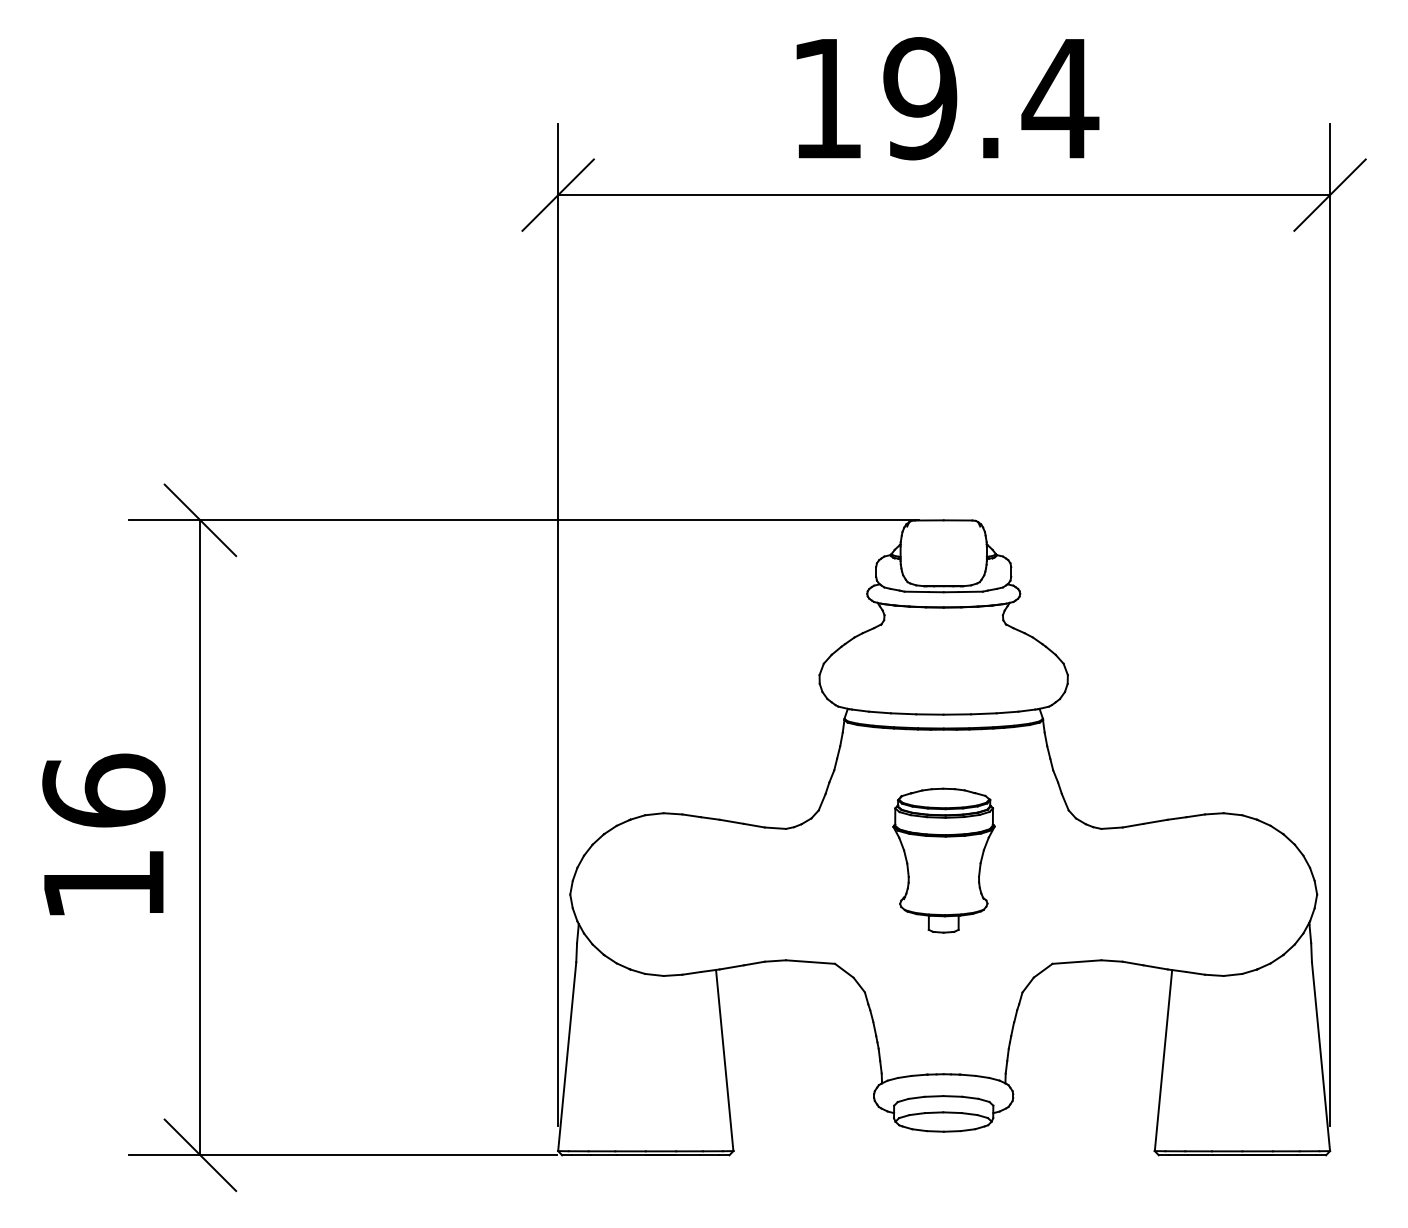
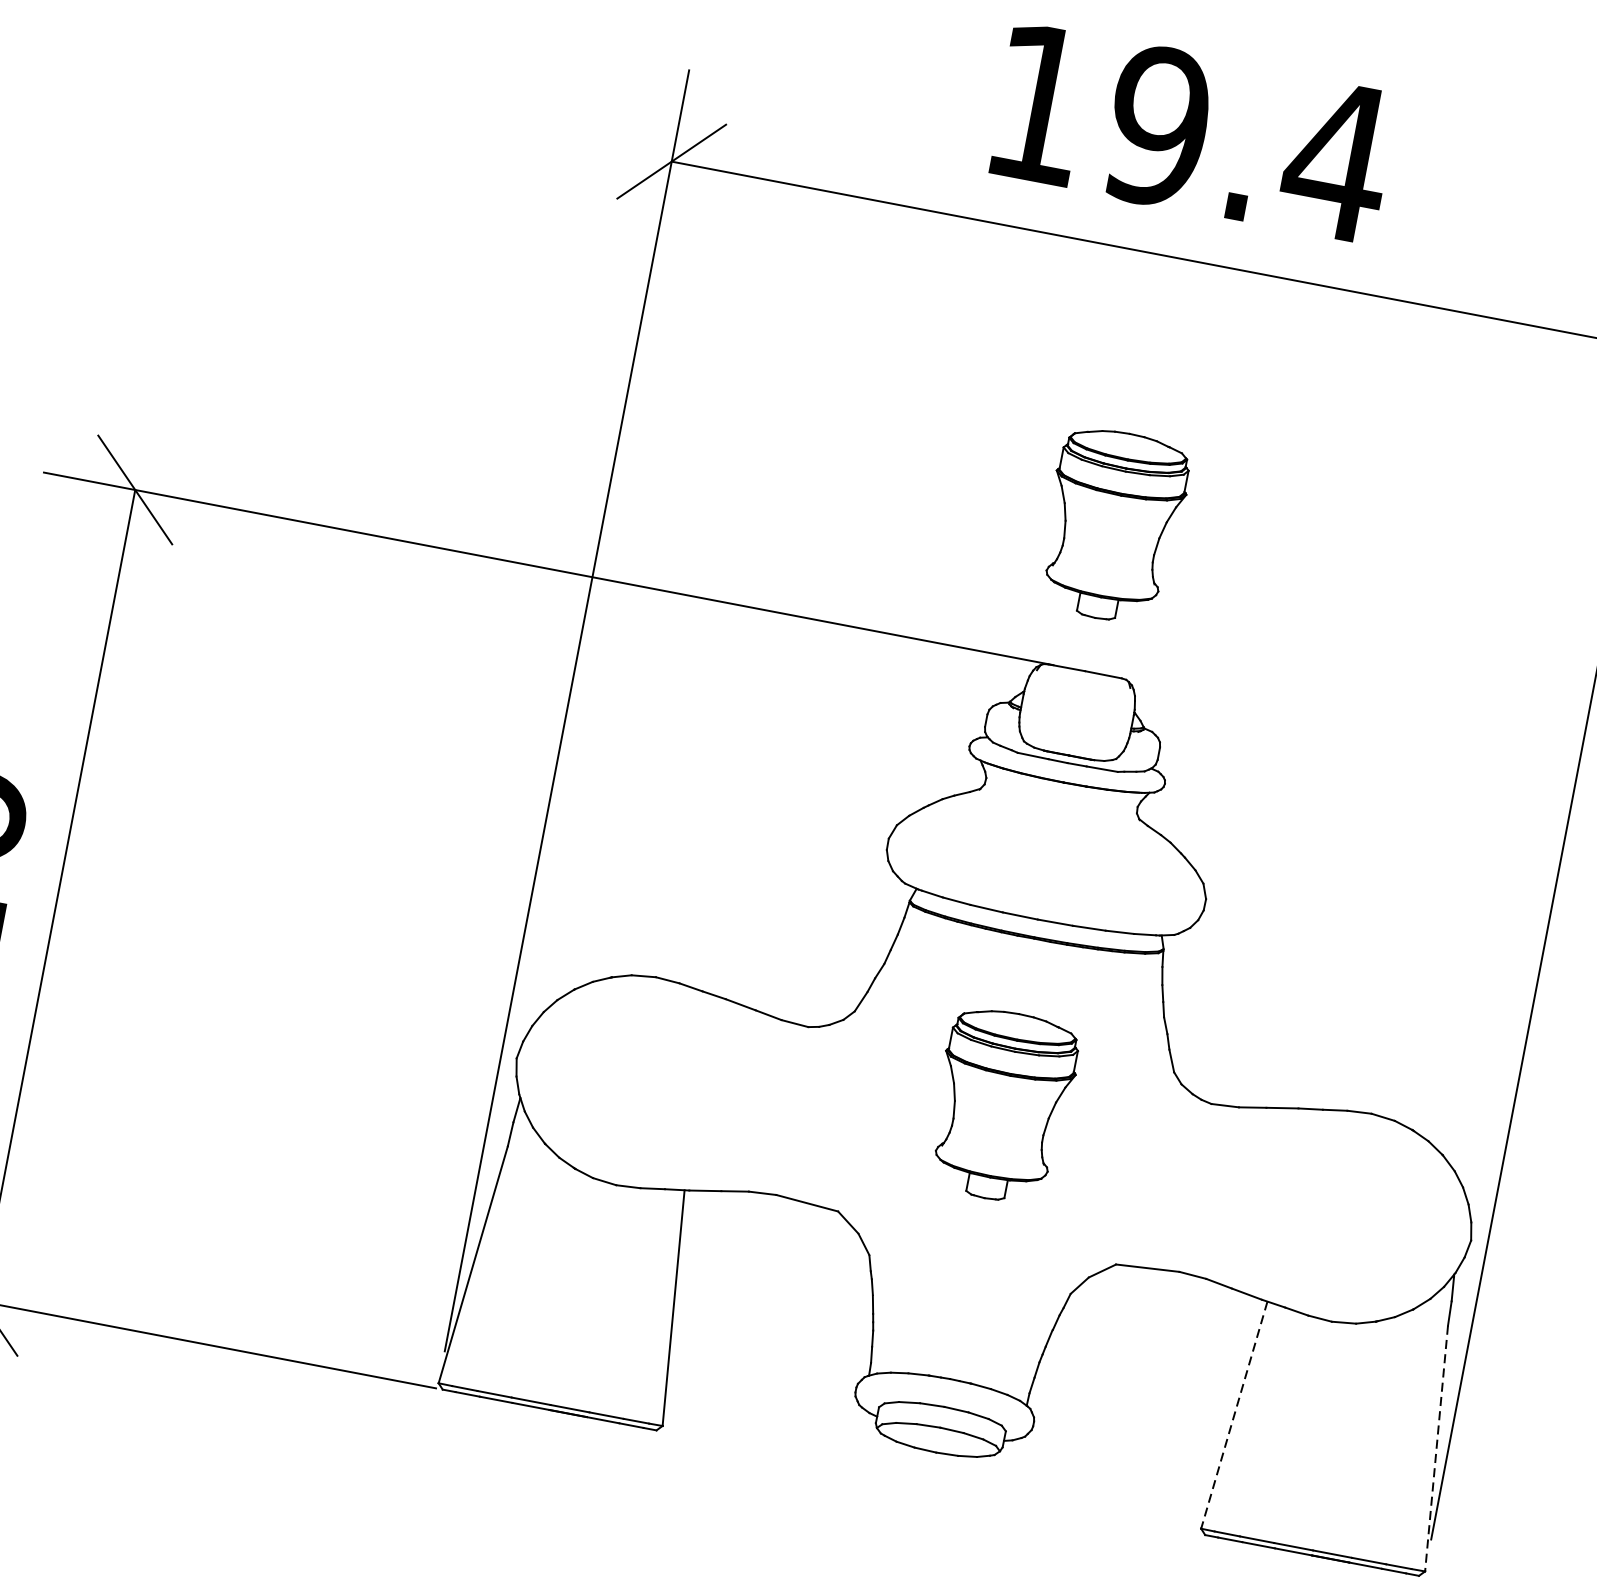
part: (943, 406) -> (1112, 525), added
line: (1320, 1056) -> (1435, 1448), solid -> dashed
line: (1163, 1060) -> (1234, 1415), solid -> dashed

